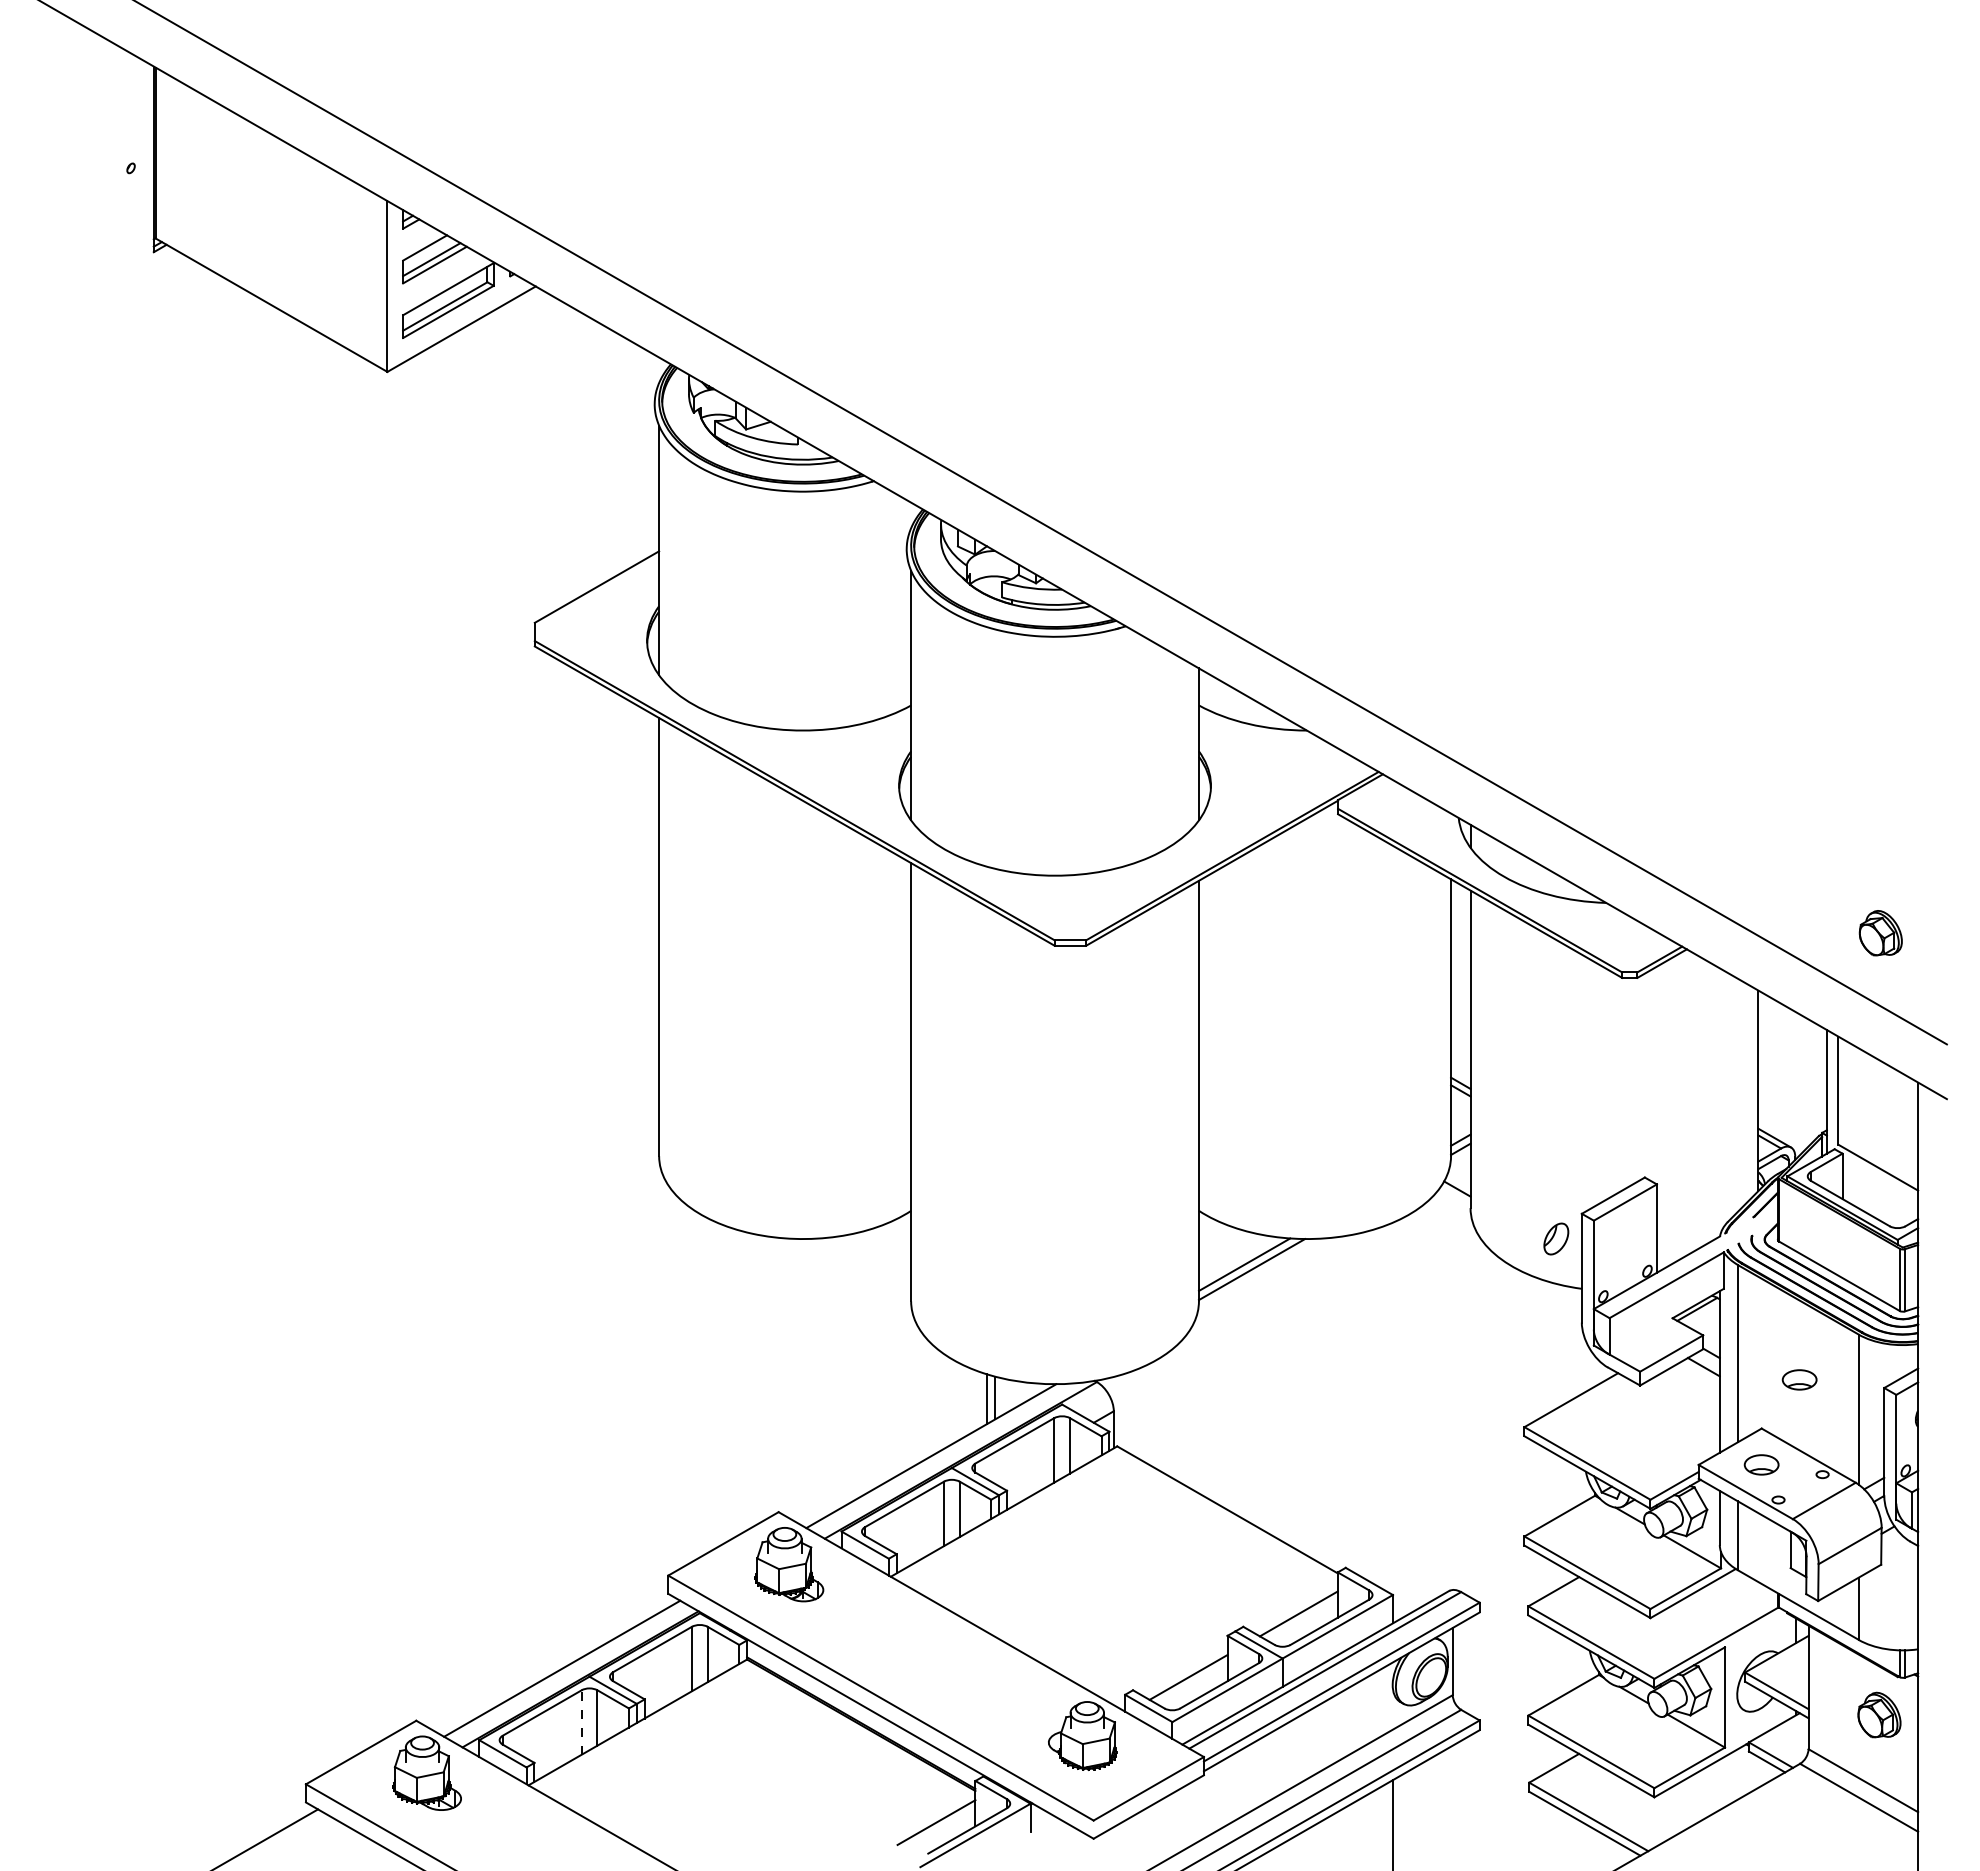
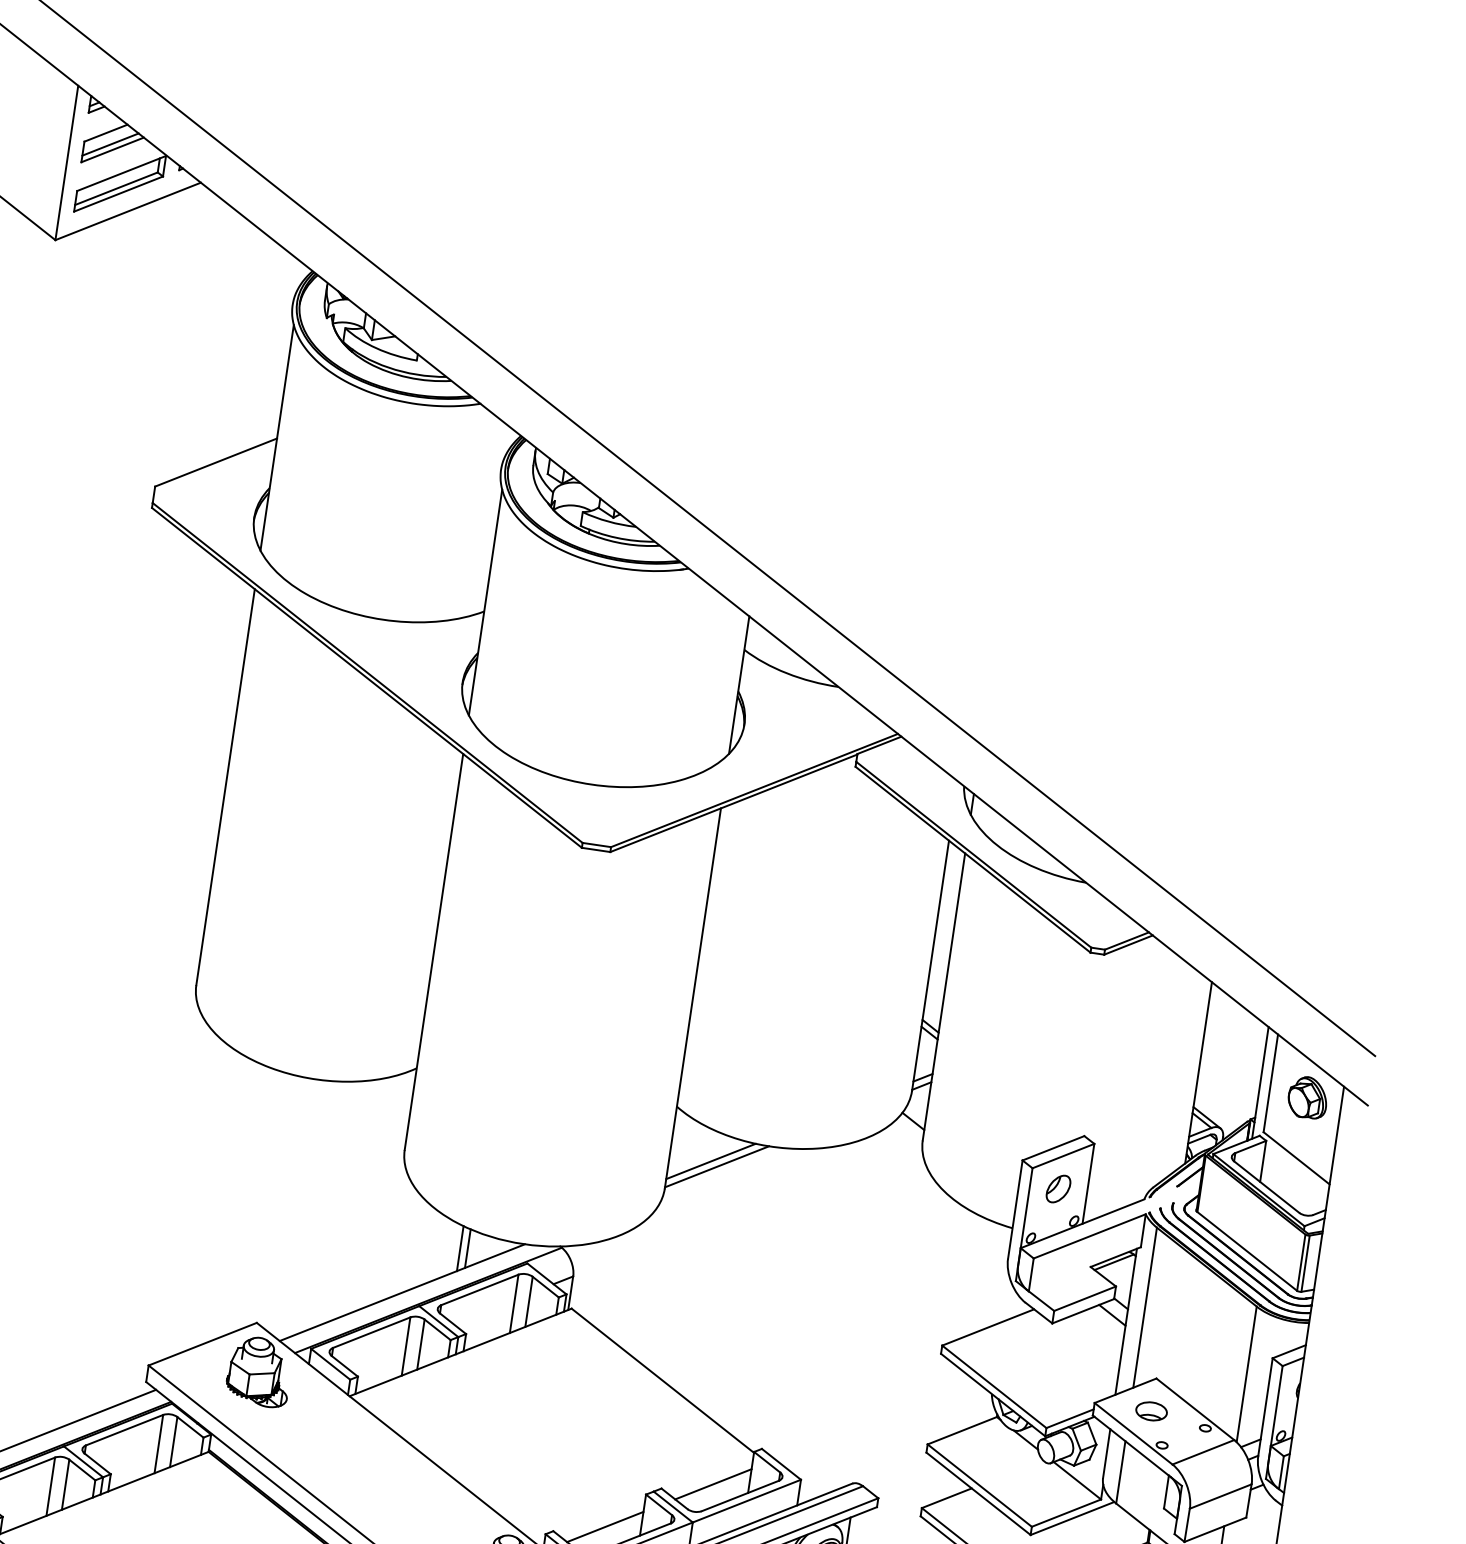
part: (1880, 933) -> (1307, 1097), moved
part: (1556, 1238) -> (1058, 1188), moved
part: (1799, 1379) -> (1197, 1339), removed
line: (581, 1722) -> (50, 1486), dashed -> solid

